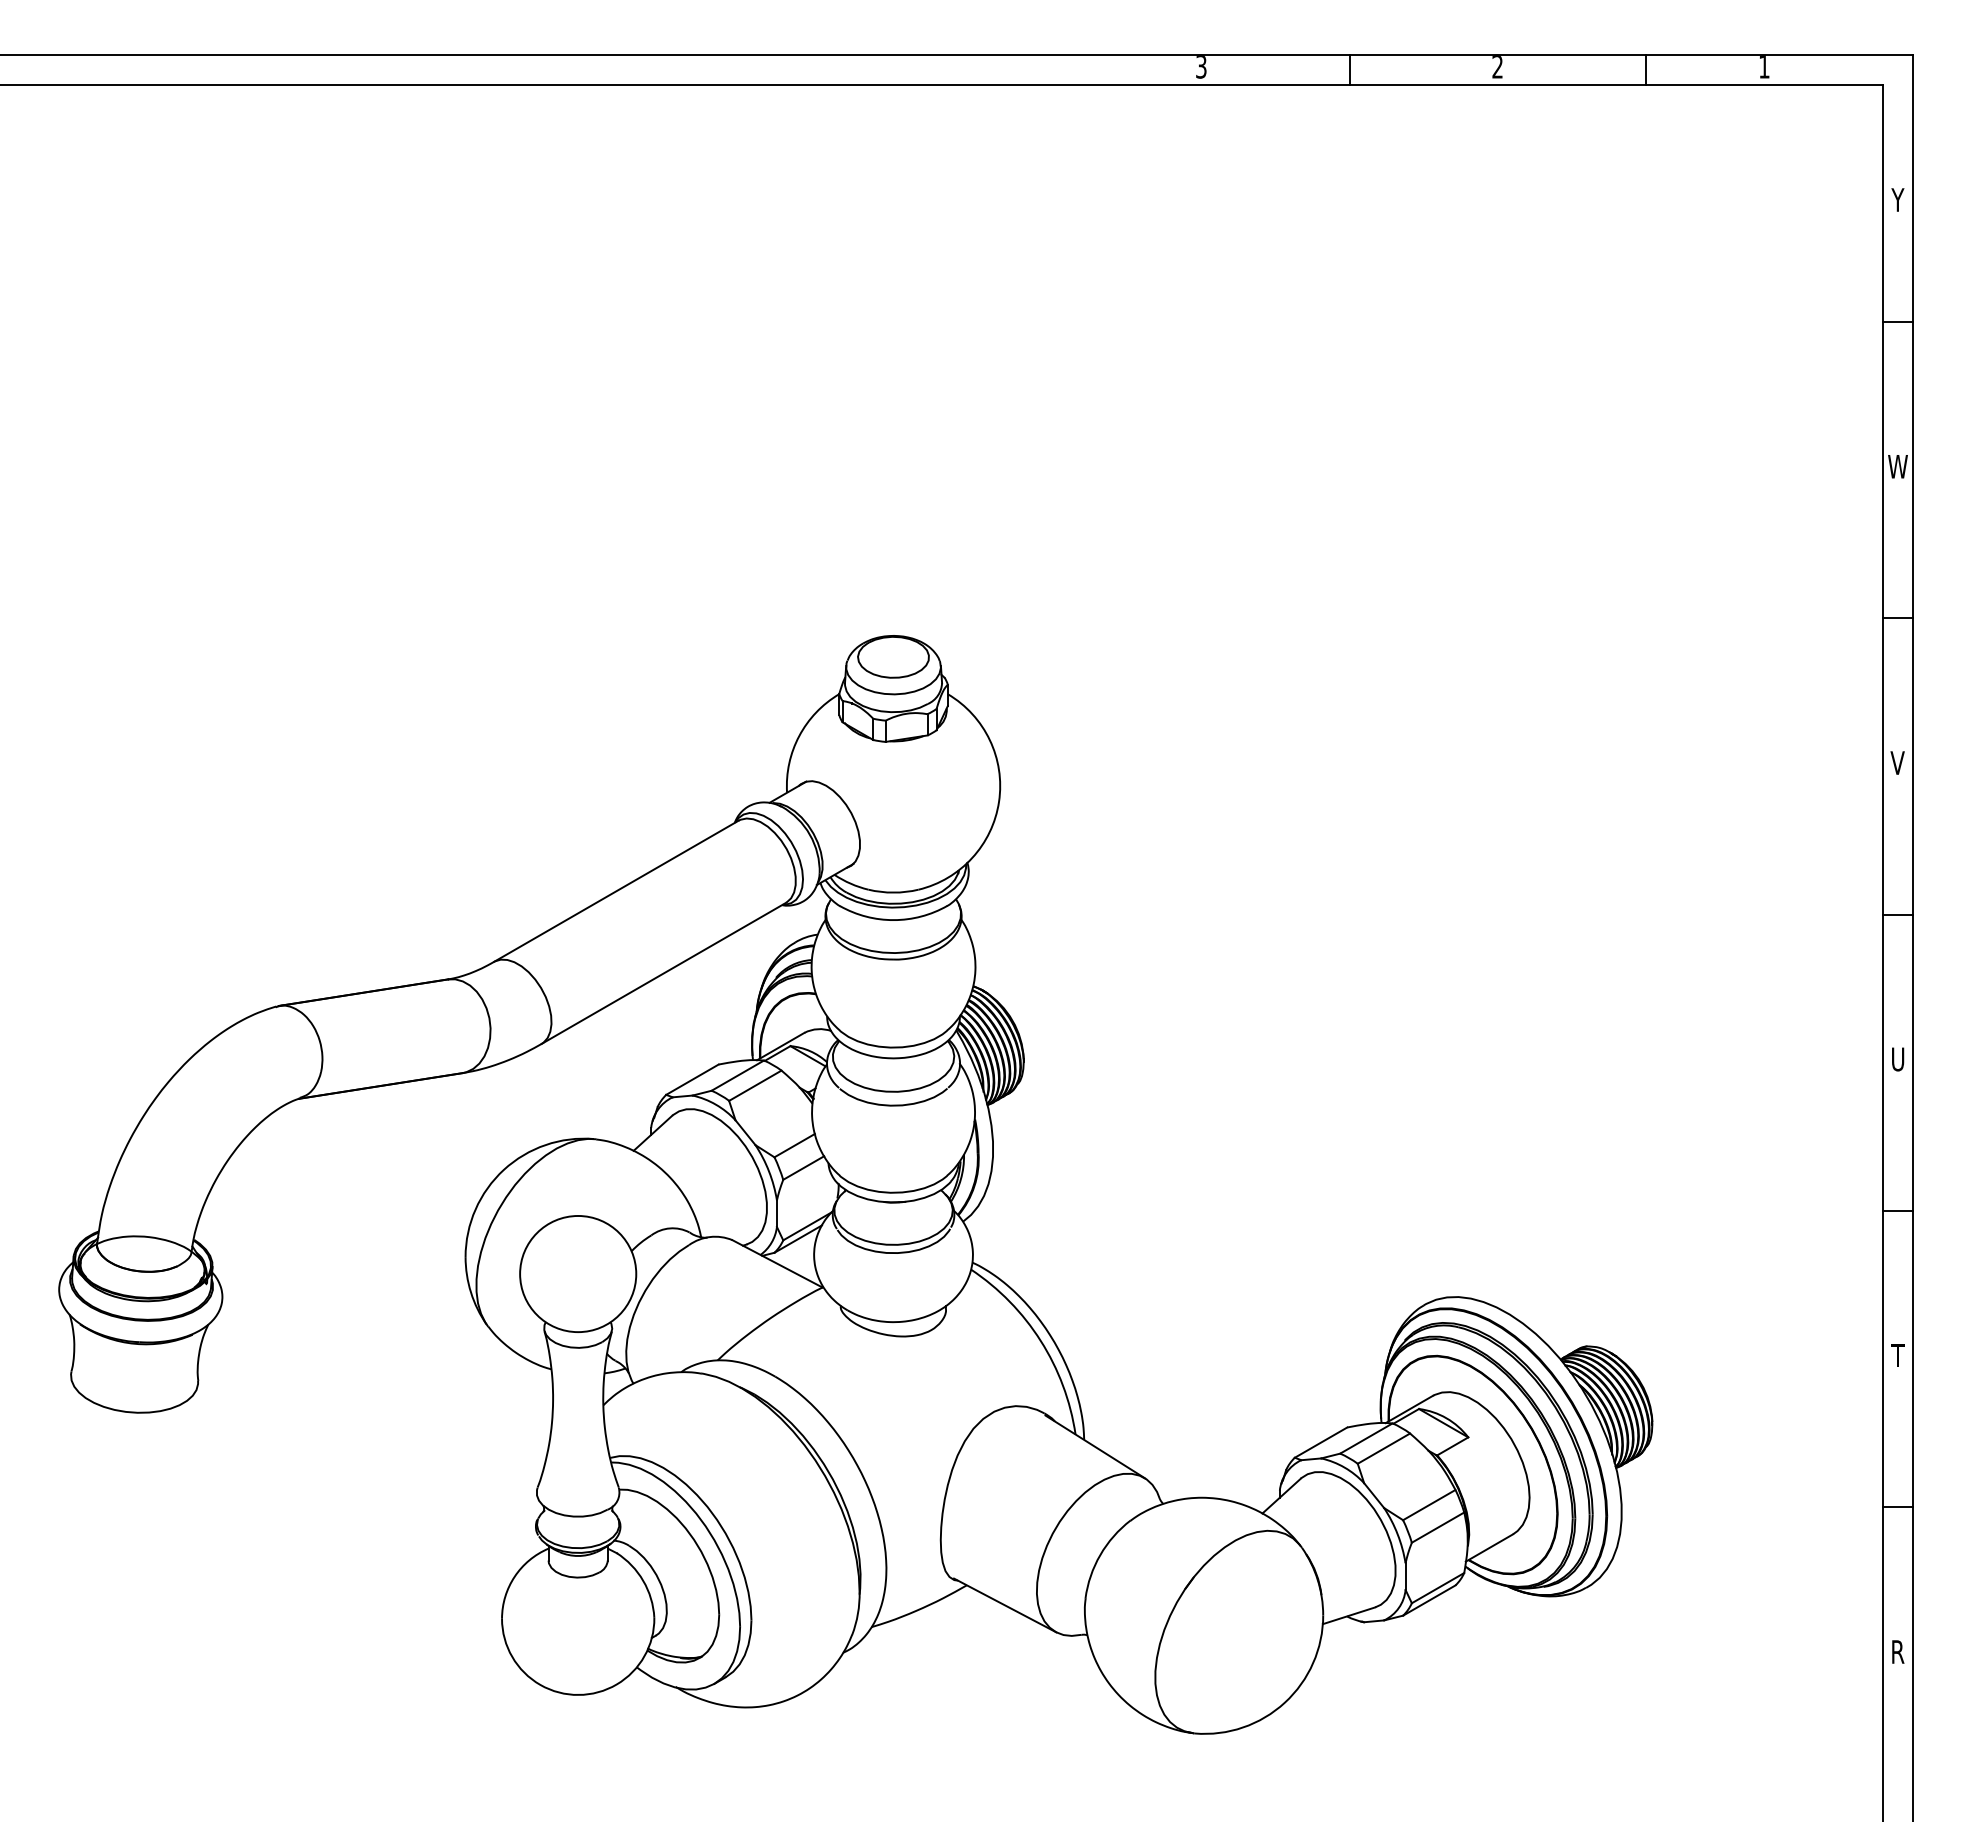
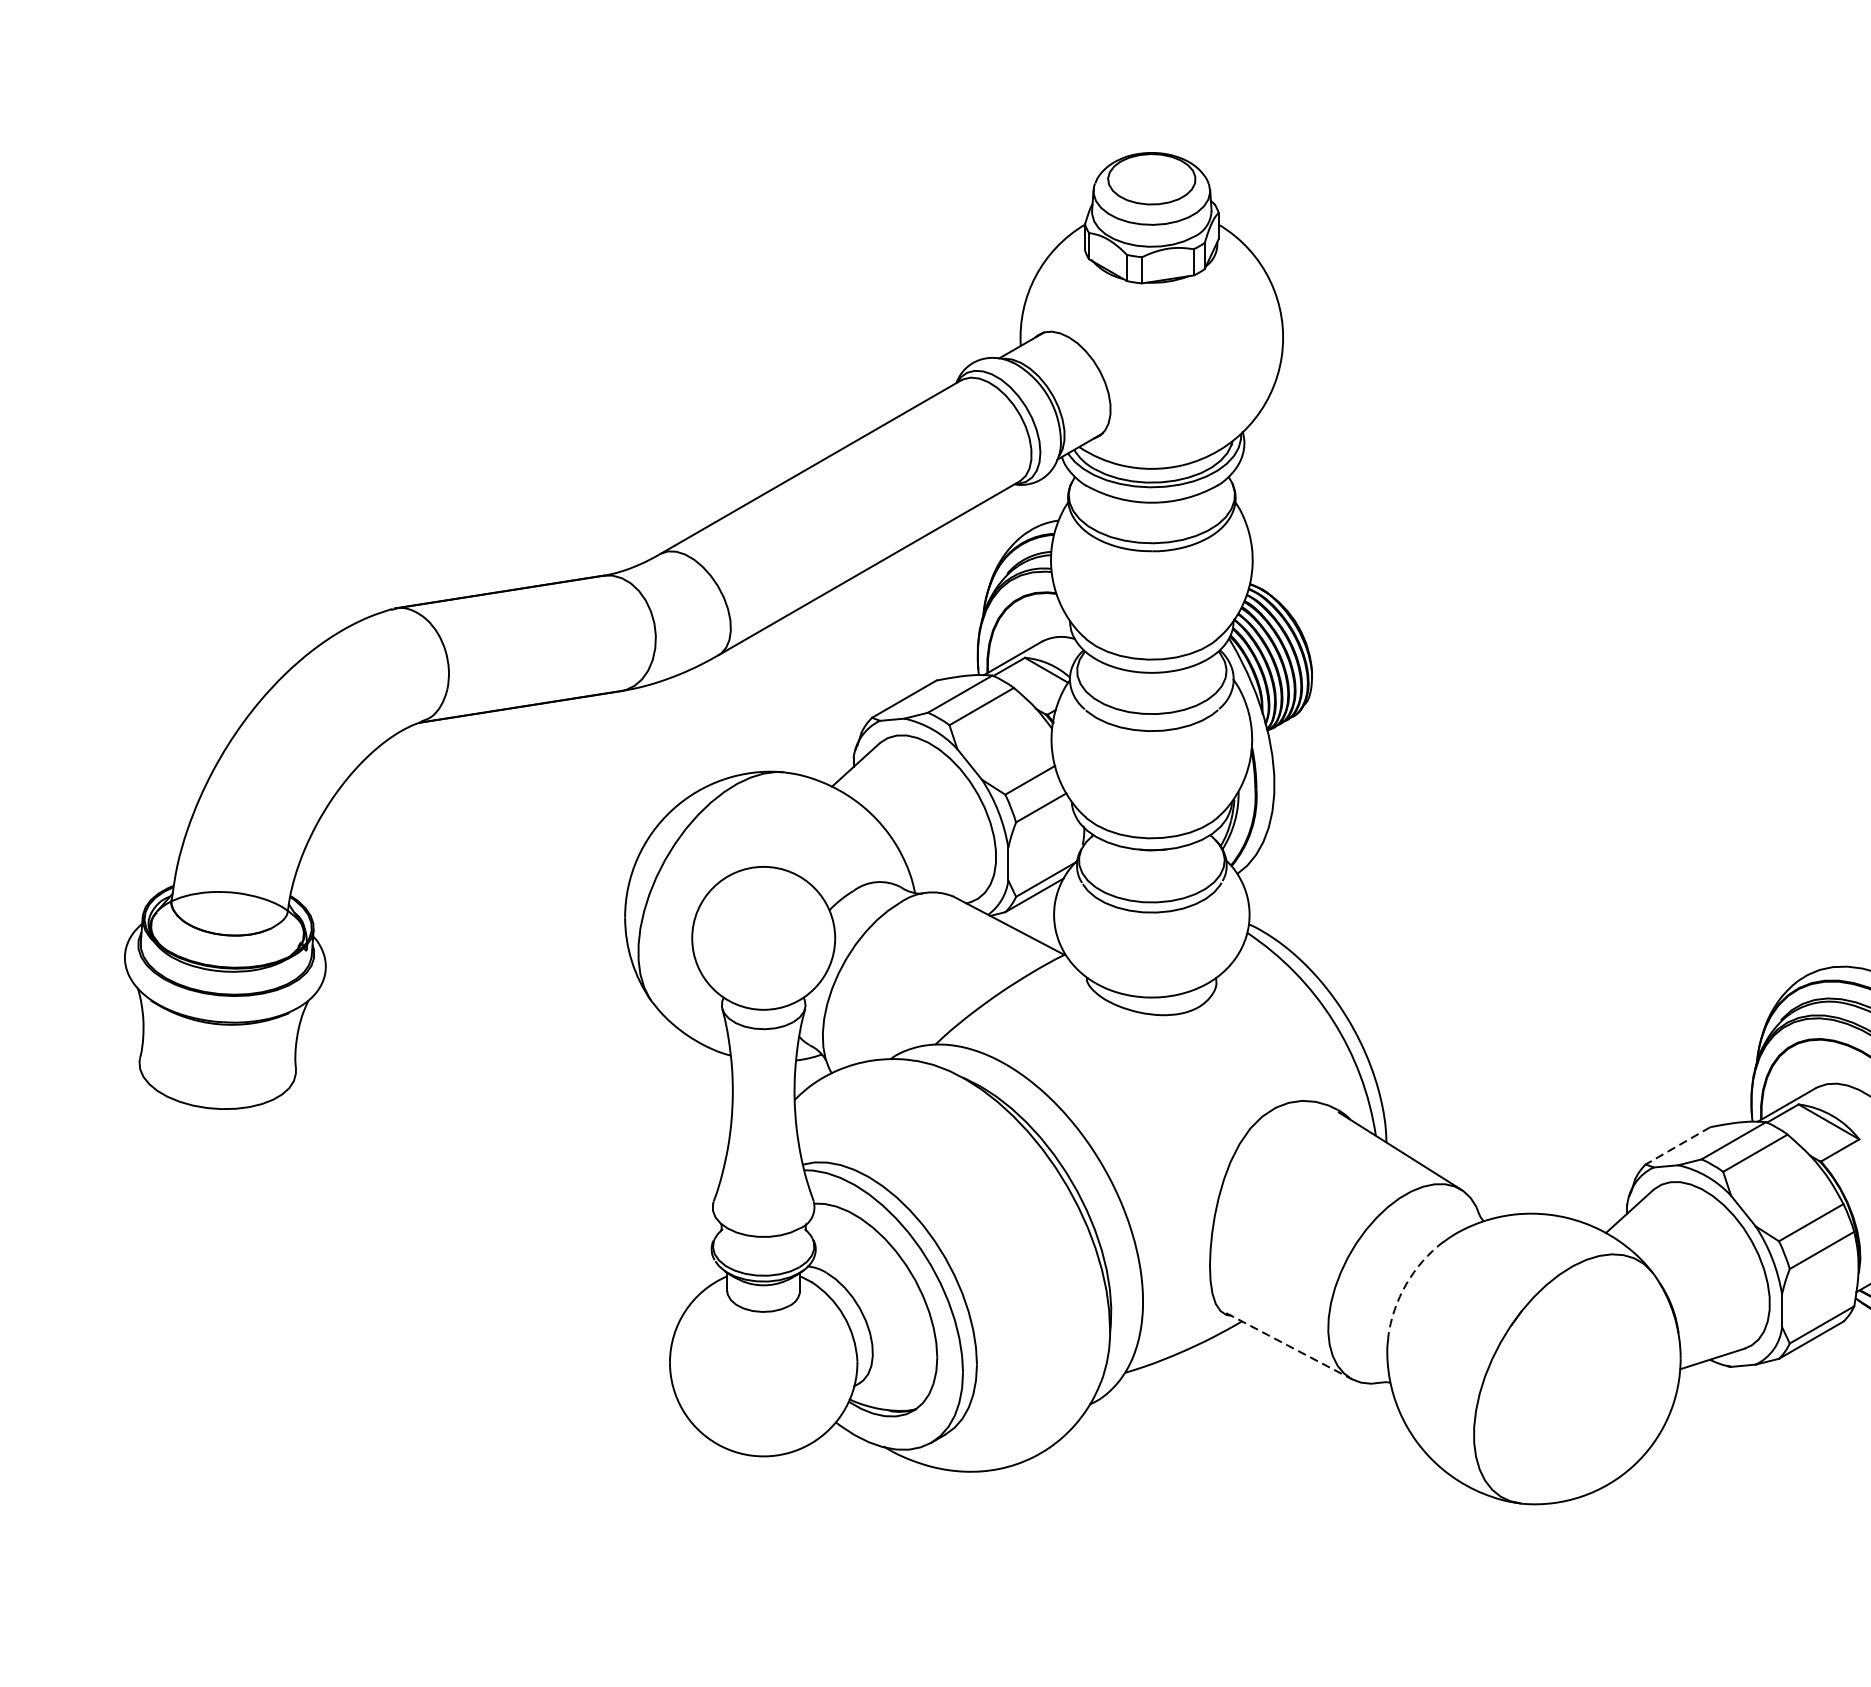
line: (1320, 1442) -> (1677, 1145), solid -> dashed
arc: (1100, 1555) -> (1406, 1284), solid -> dashed
line: (1005, 1605) -> (1289, 1346), solid -> dashed

